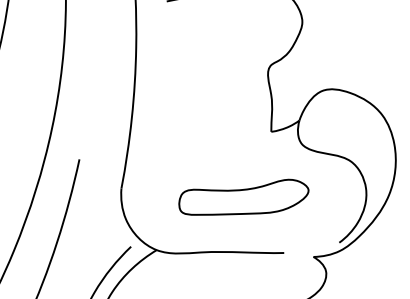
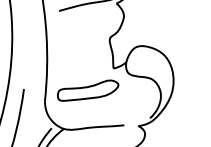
part: (244, 197) -> (88, 90), moved

